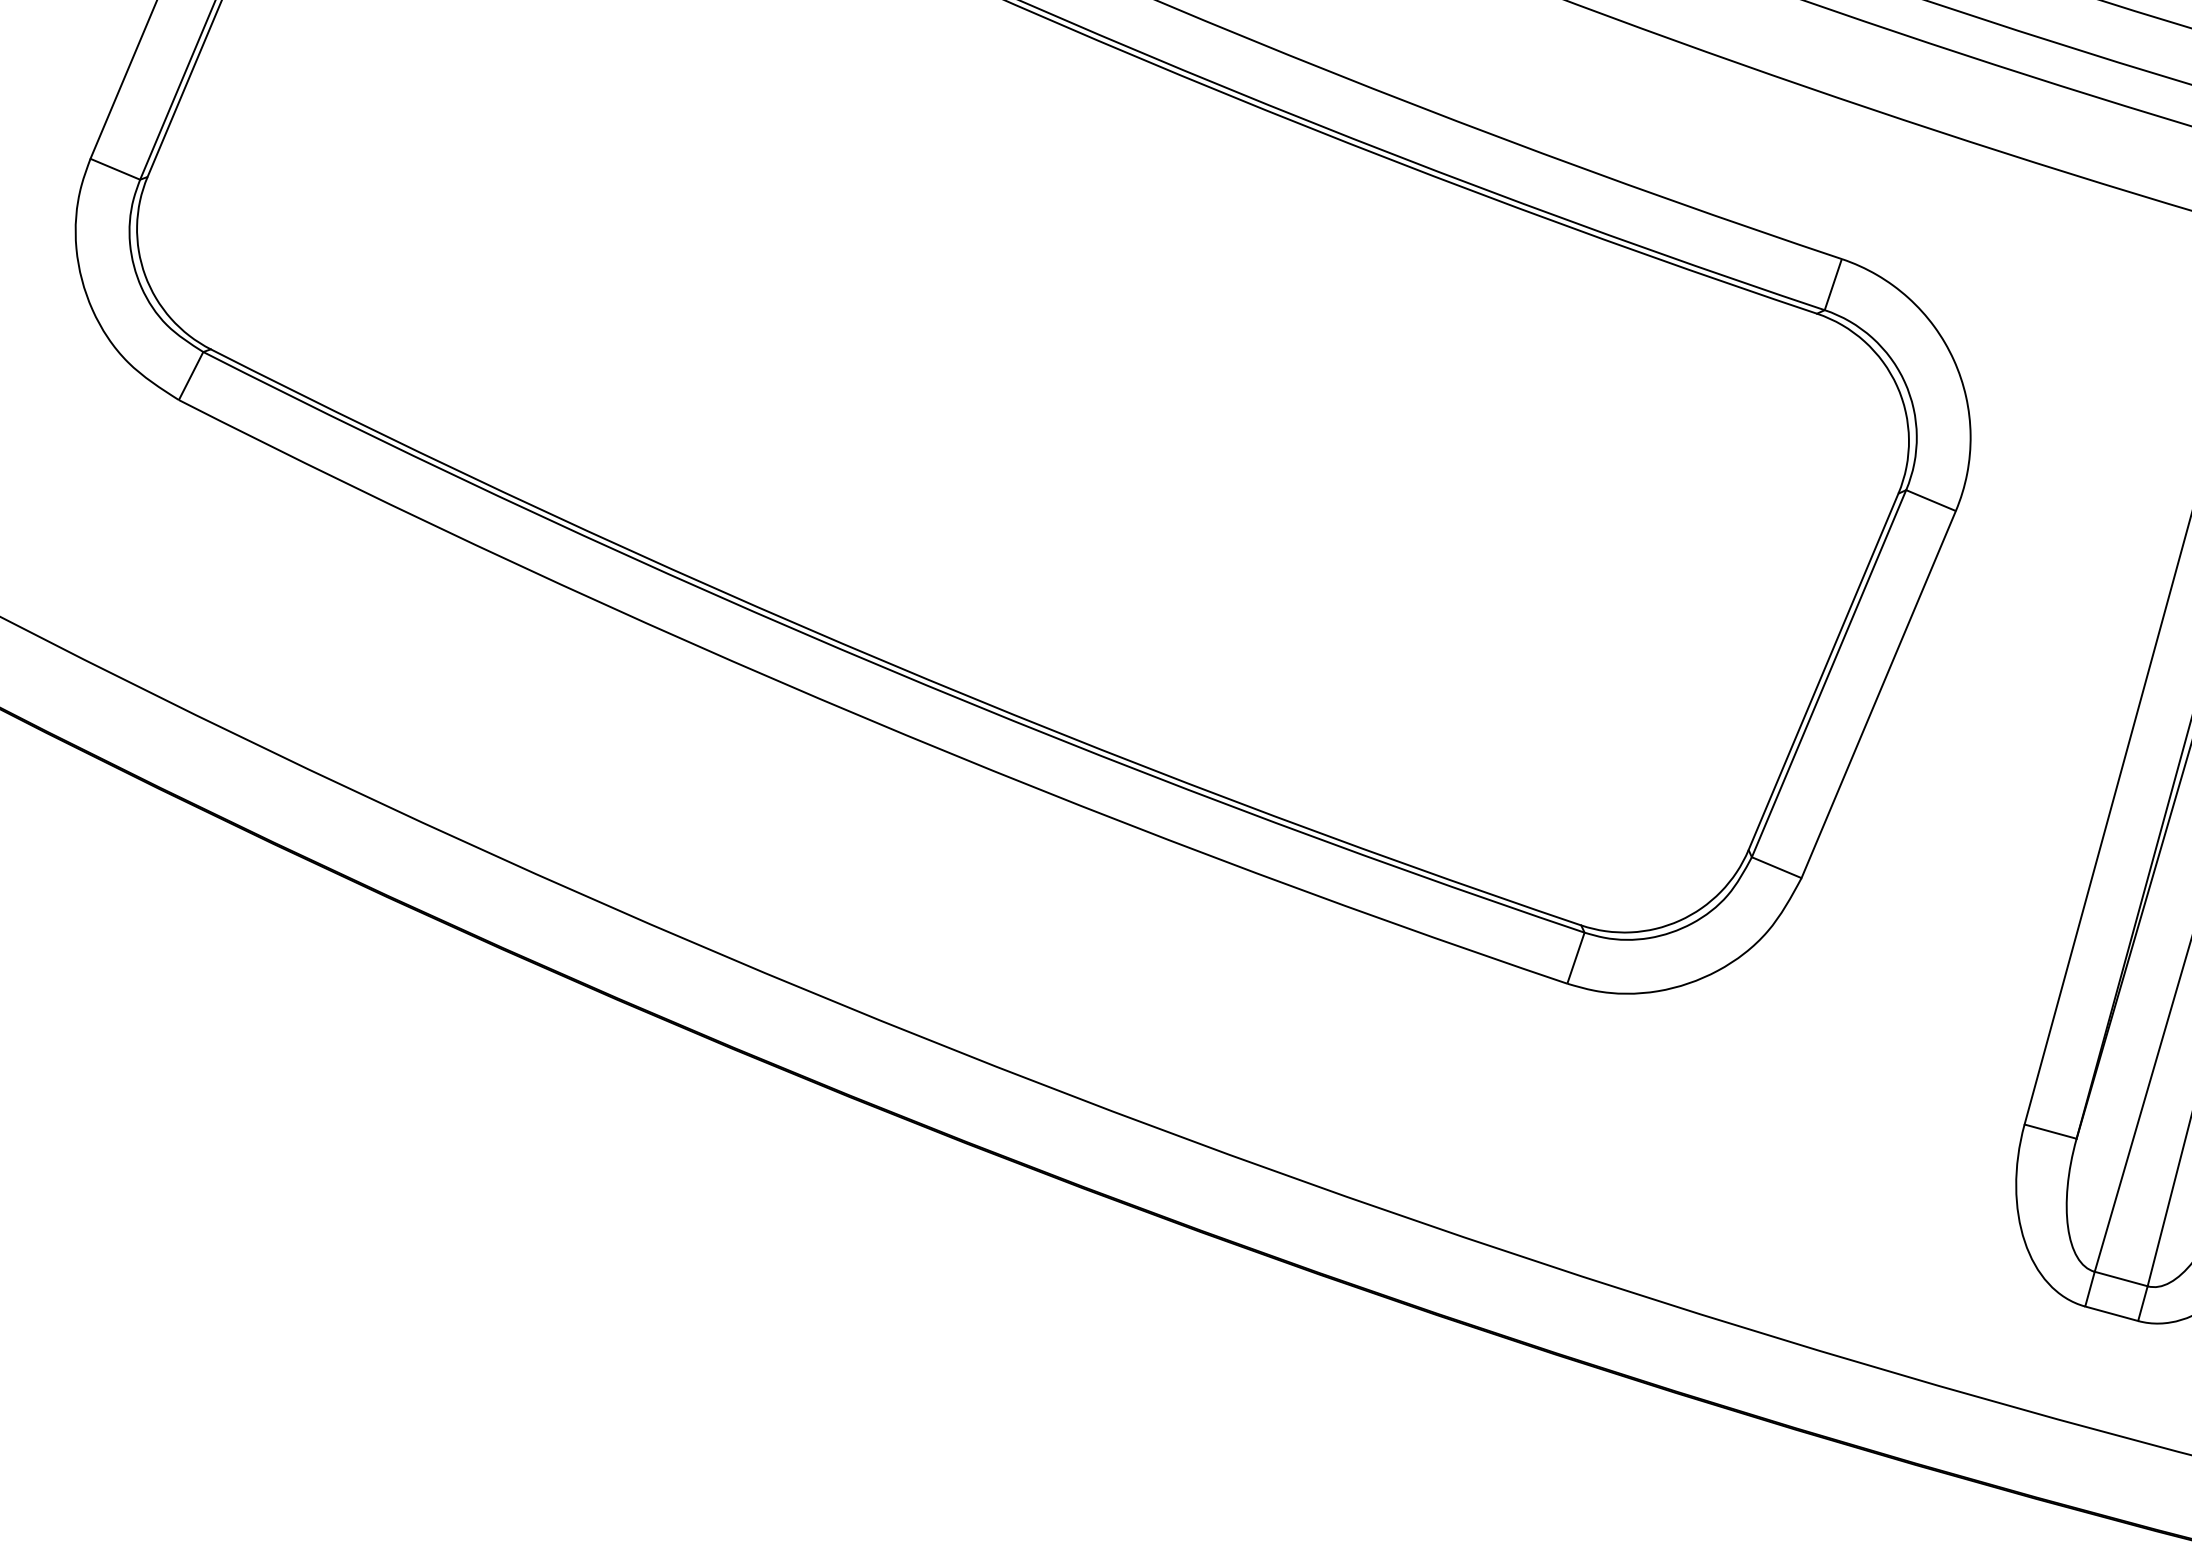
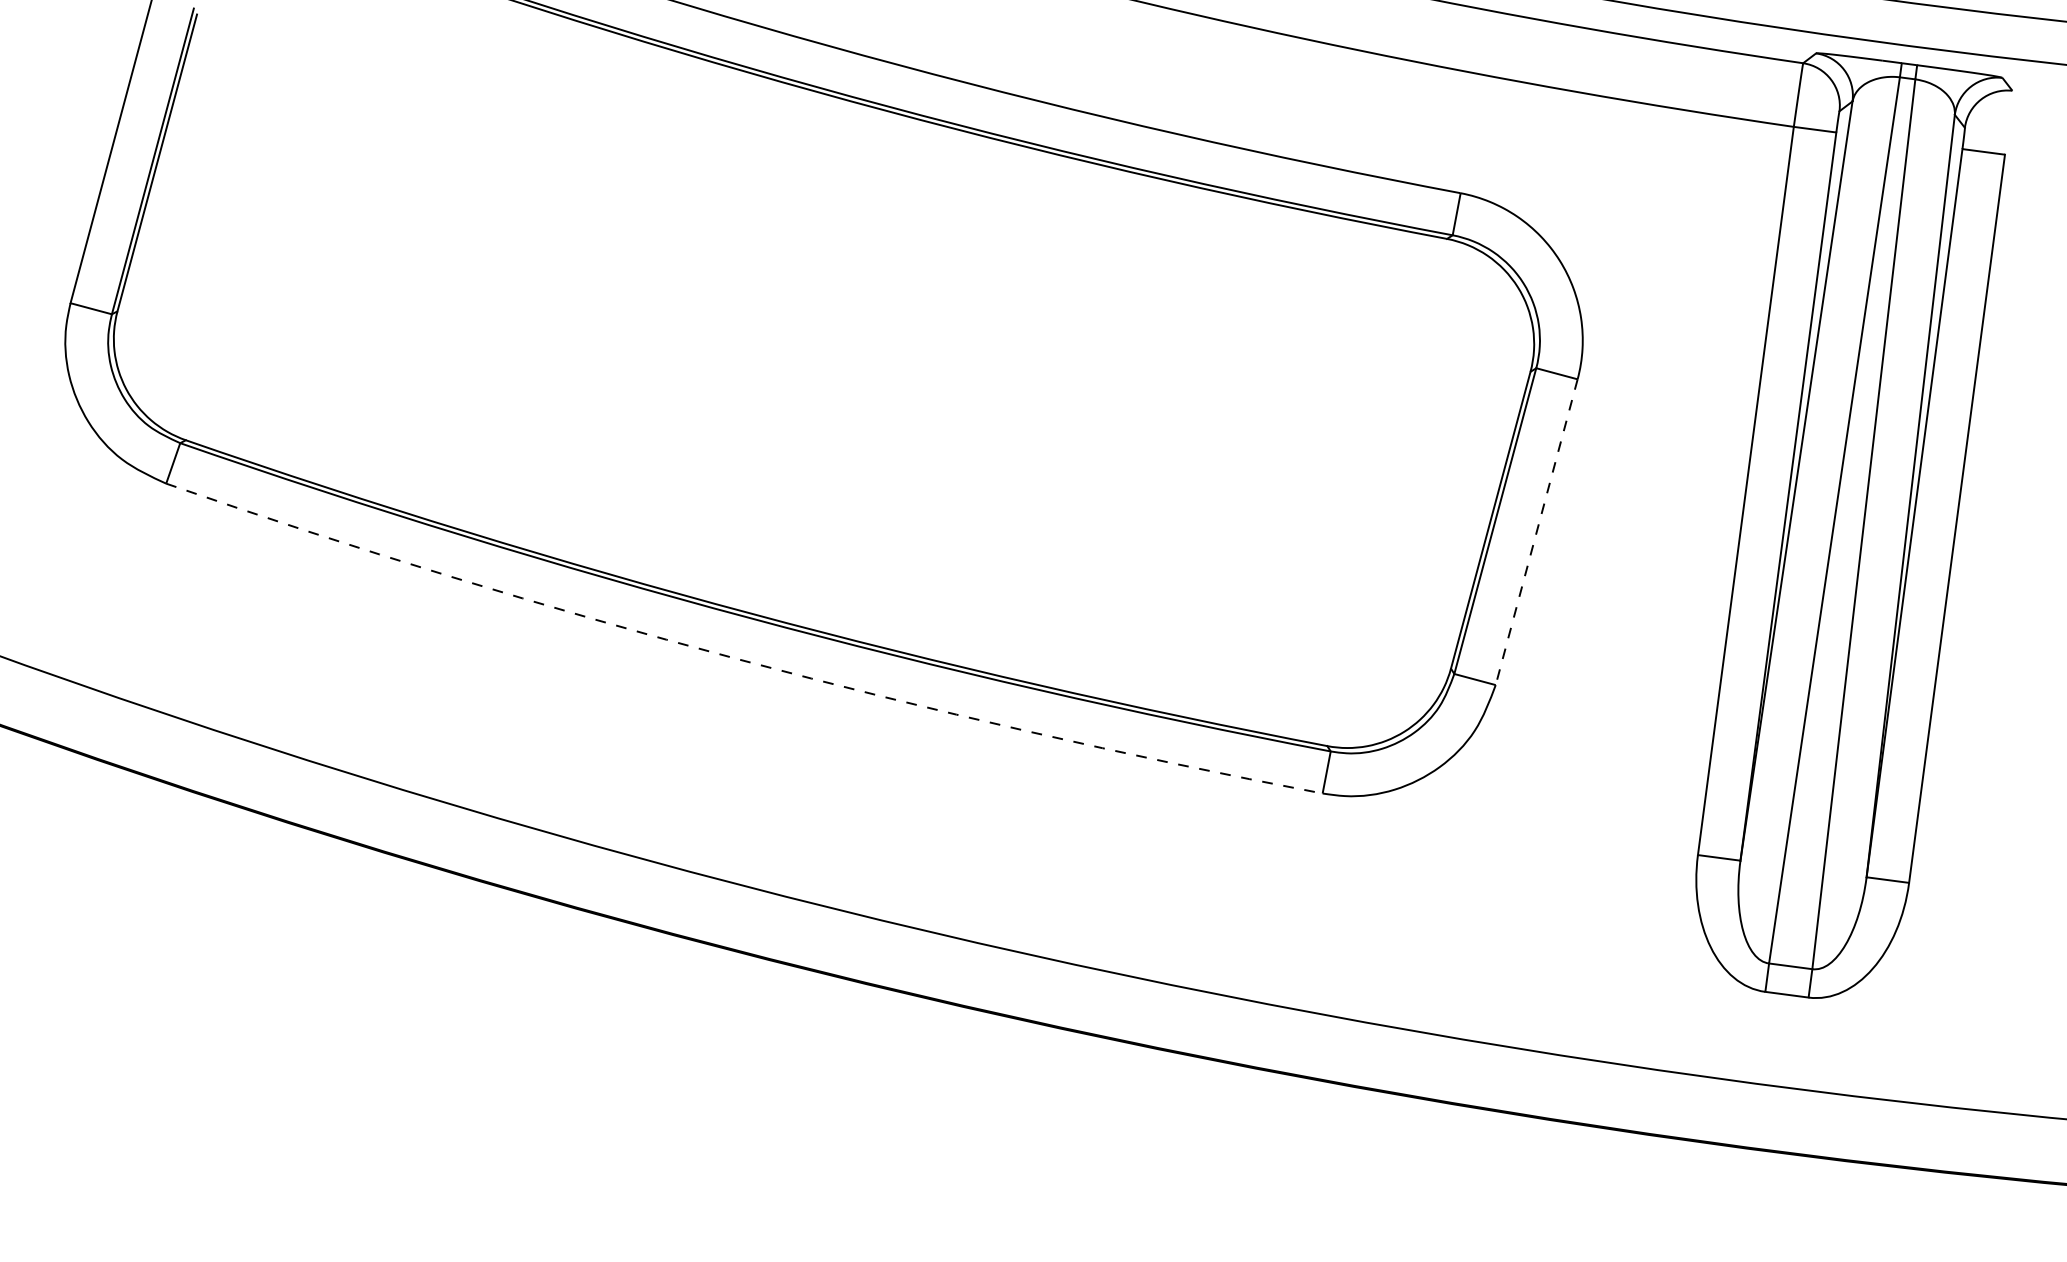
line: (1878, 694) -> (1536, 532), solid -> dashed
arc: (862, 716) -> (738, 659), solid -> dashed

